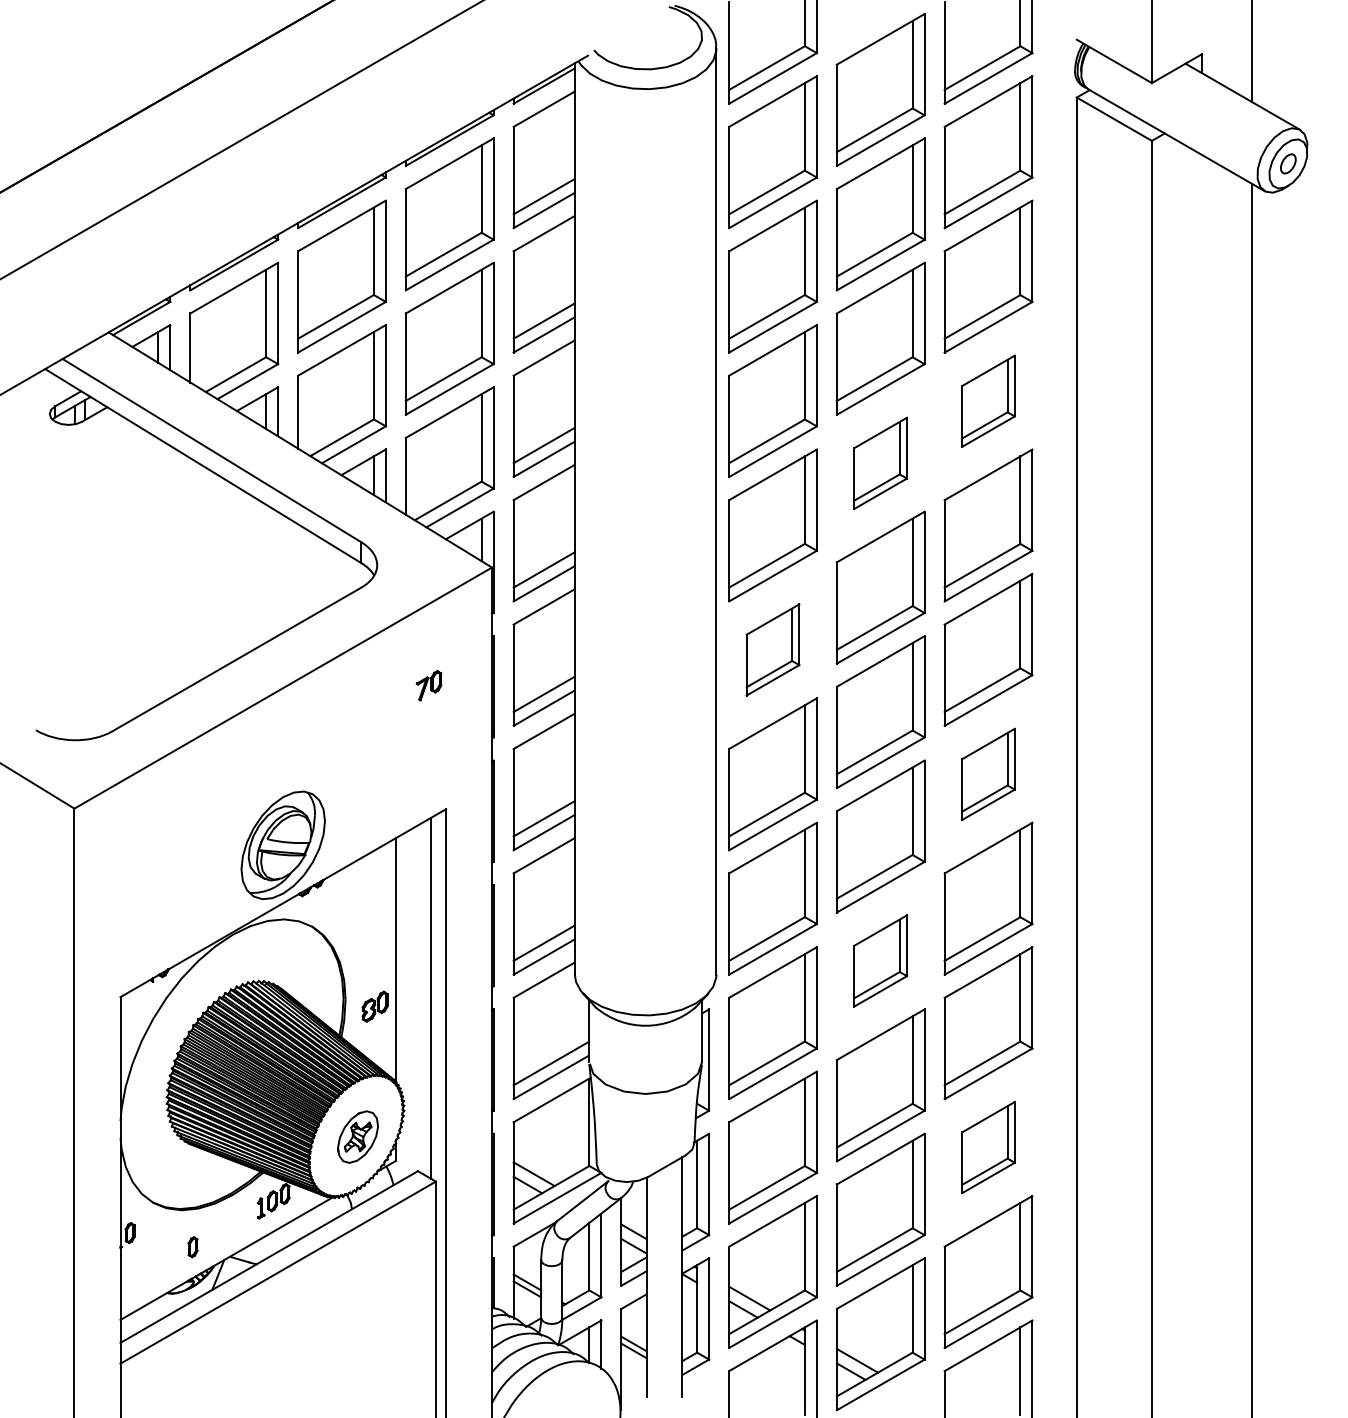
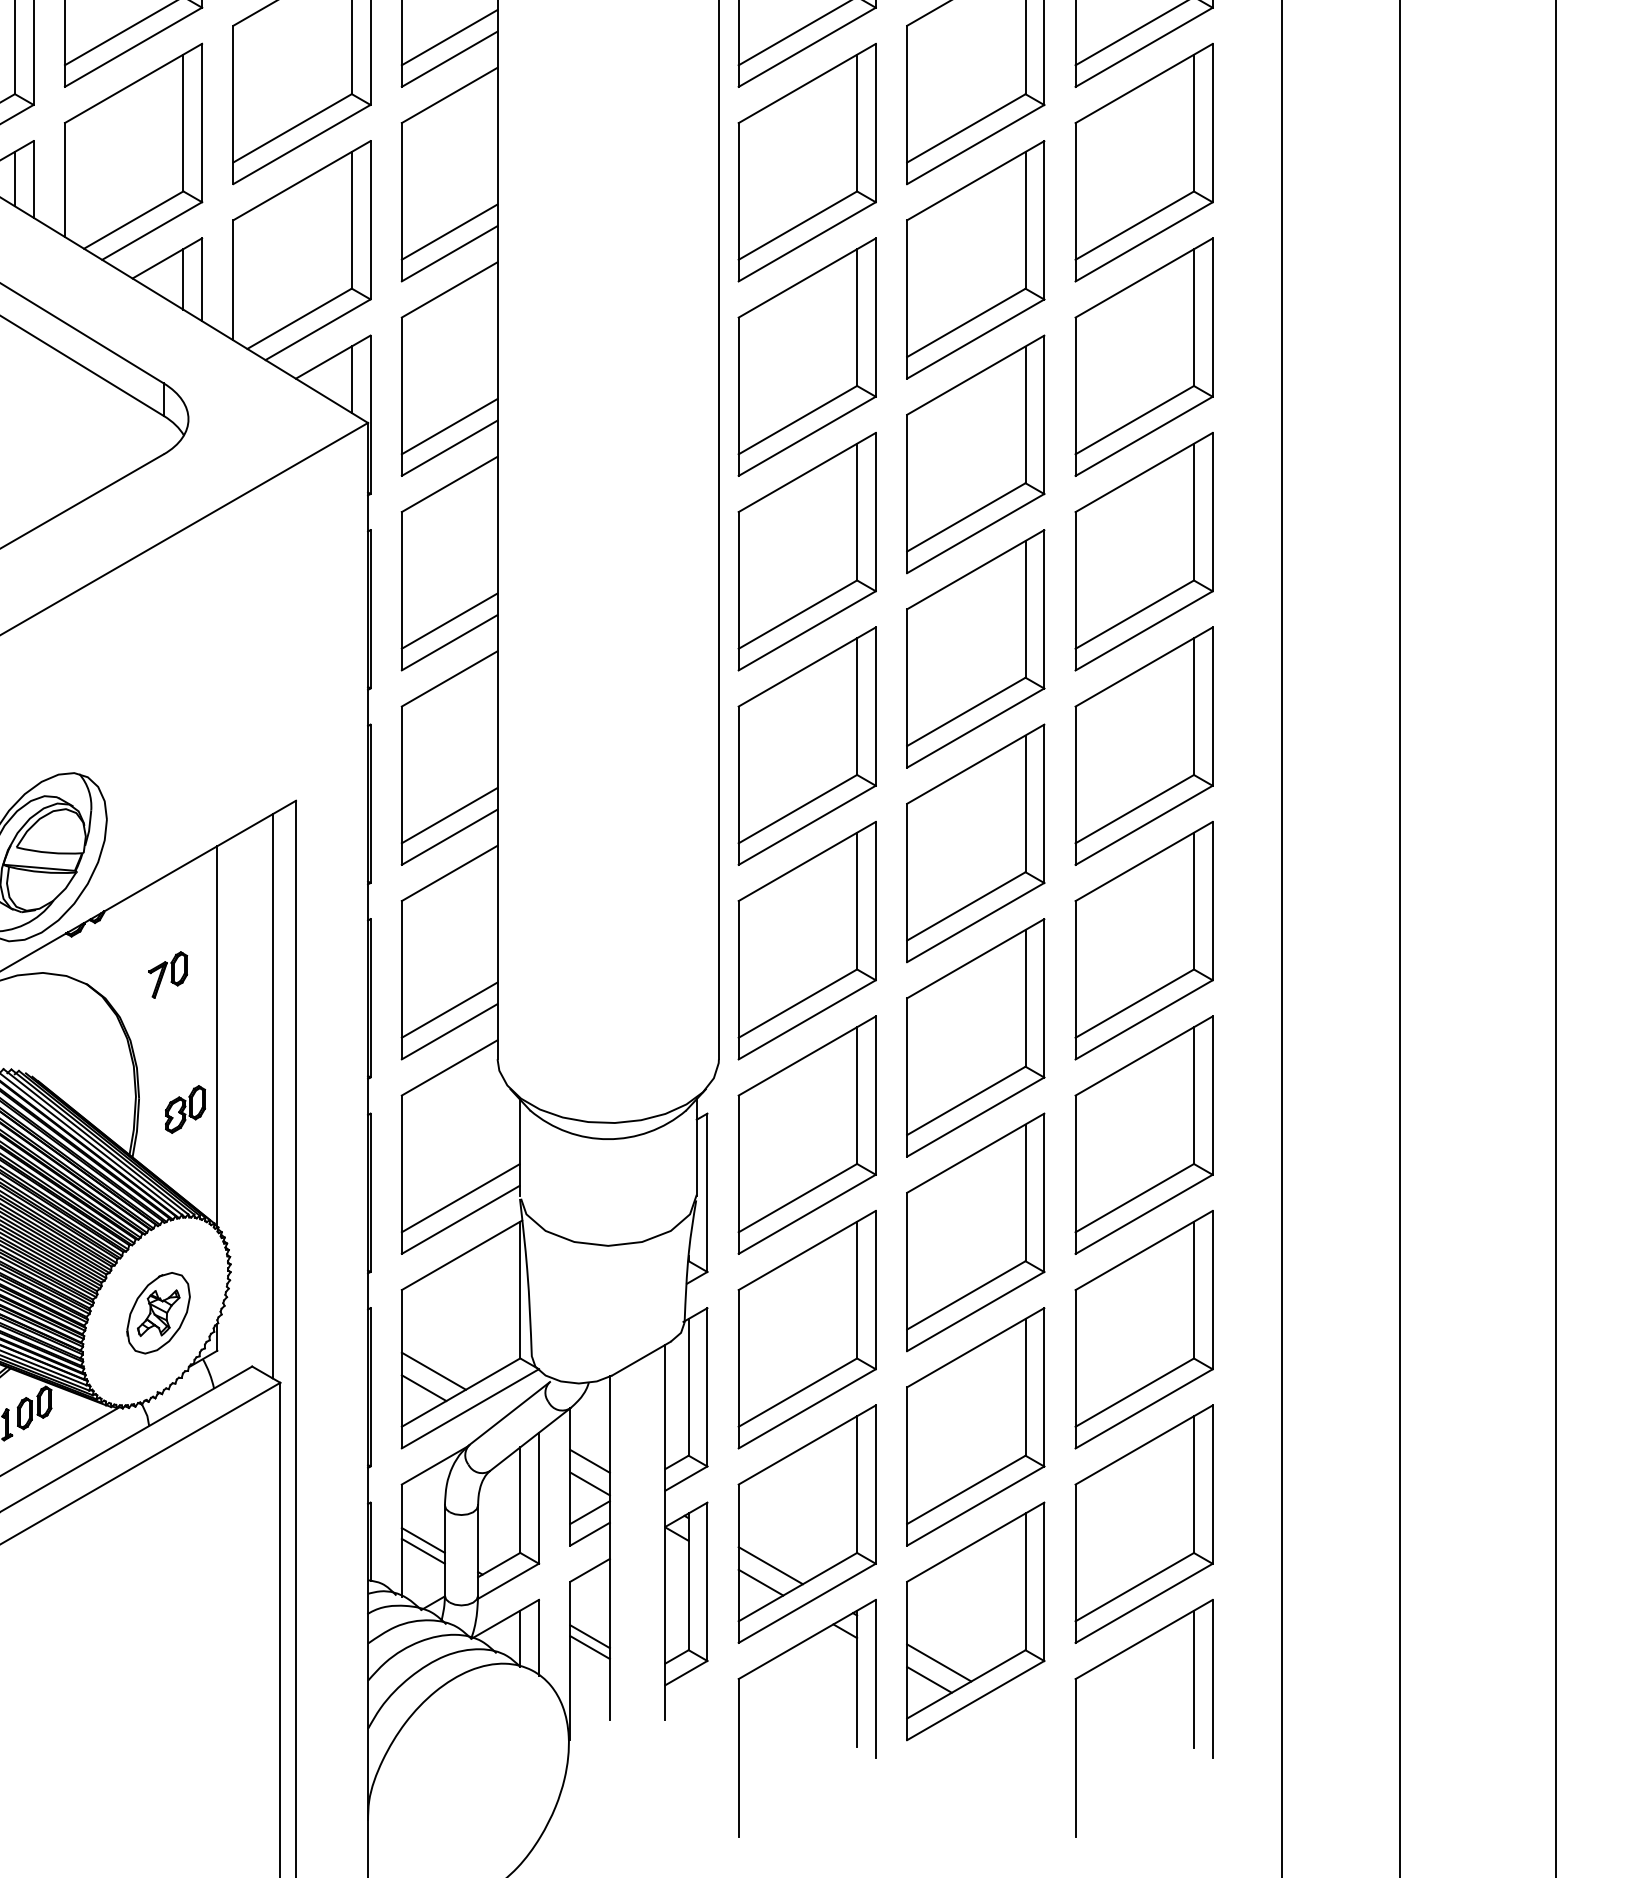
part: (988, 401) -> (1144, 163), size x1.67
part: (880, 463) -> (975, 260), size x1.67
part: (772, 649) -> (806, 551), size x1.67
part: (428, 685) -> (167, 974), moved
part: (988, 774) -> (1144, 746), size x1.67
part: (880, 960) -> (975, 1037), size x1.67
part: (988, 1147) -> (1144, 1329), size x1.67

